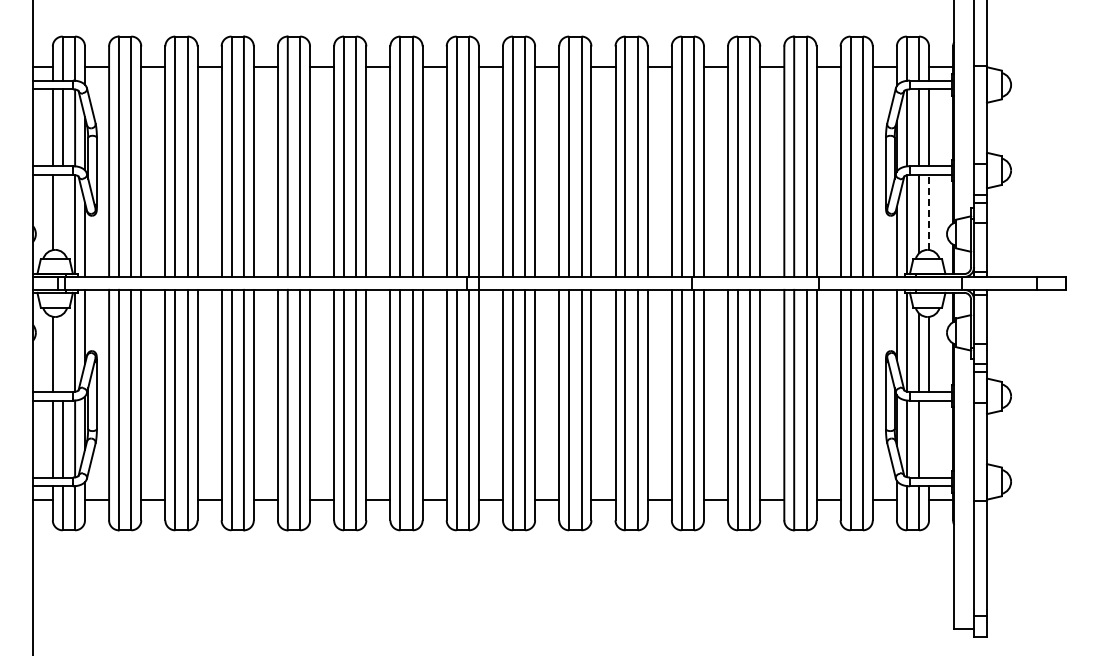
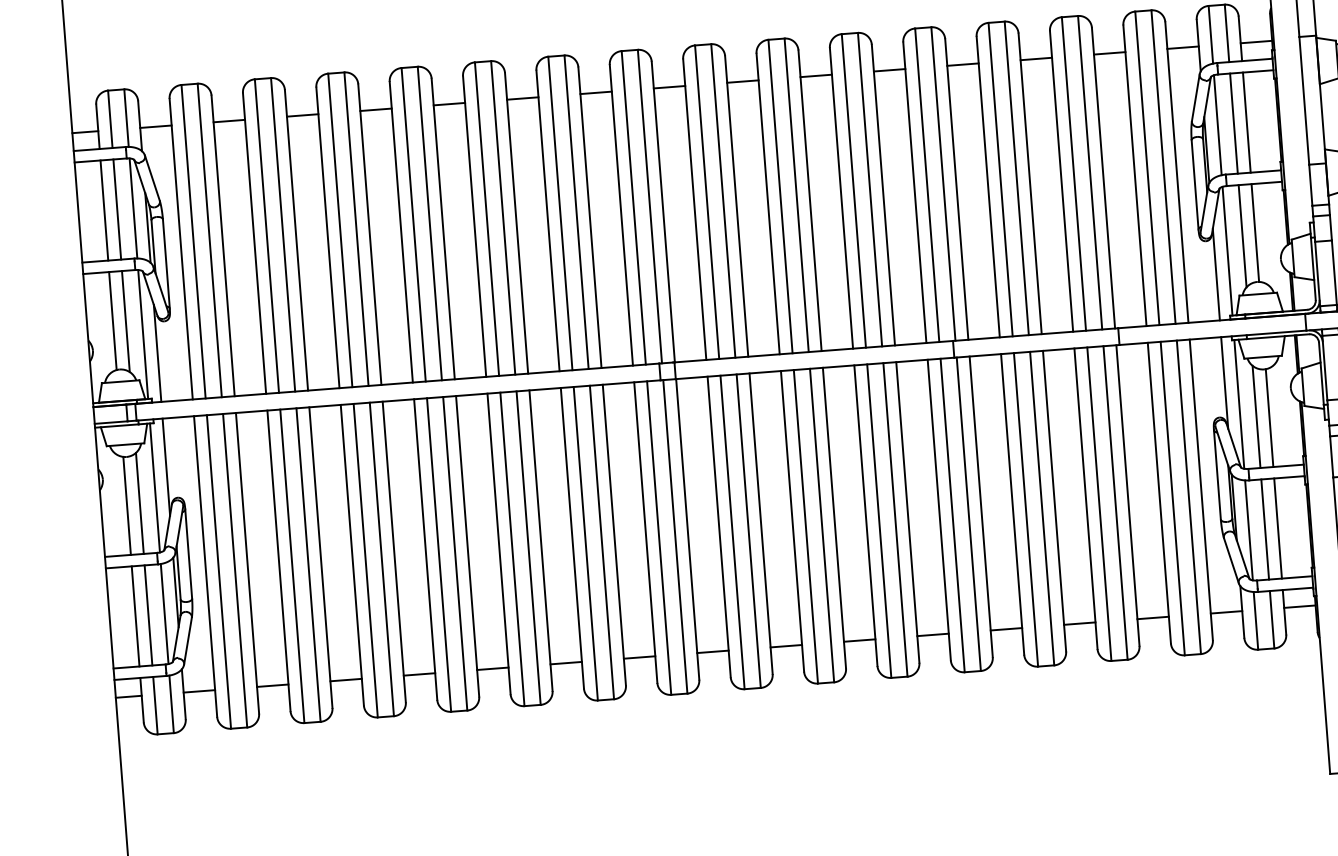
line: (929, 212) -> (1255, 233), dashed -> solid
line: (62, 213) -> (125, 321), added
line: (62, 352) -> (139, 502), added
line: (929, 438) -> (1278, 527), added

